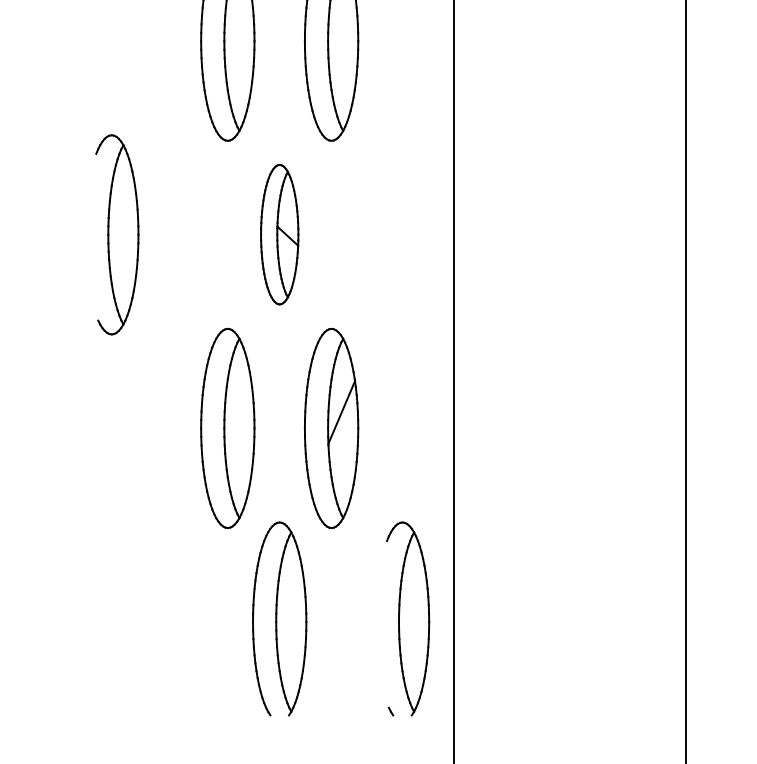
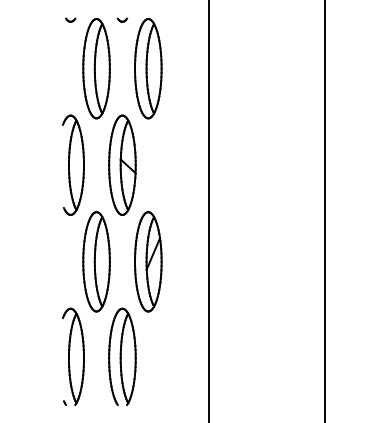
part: (117, 233) -> (73, 164), moved
part: (279, 233) -> (122, 164), size x1.43
part: (408, 618) -> (73, 356), moved

